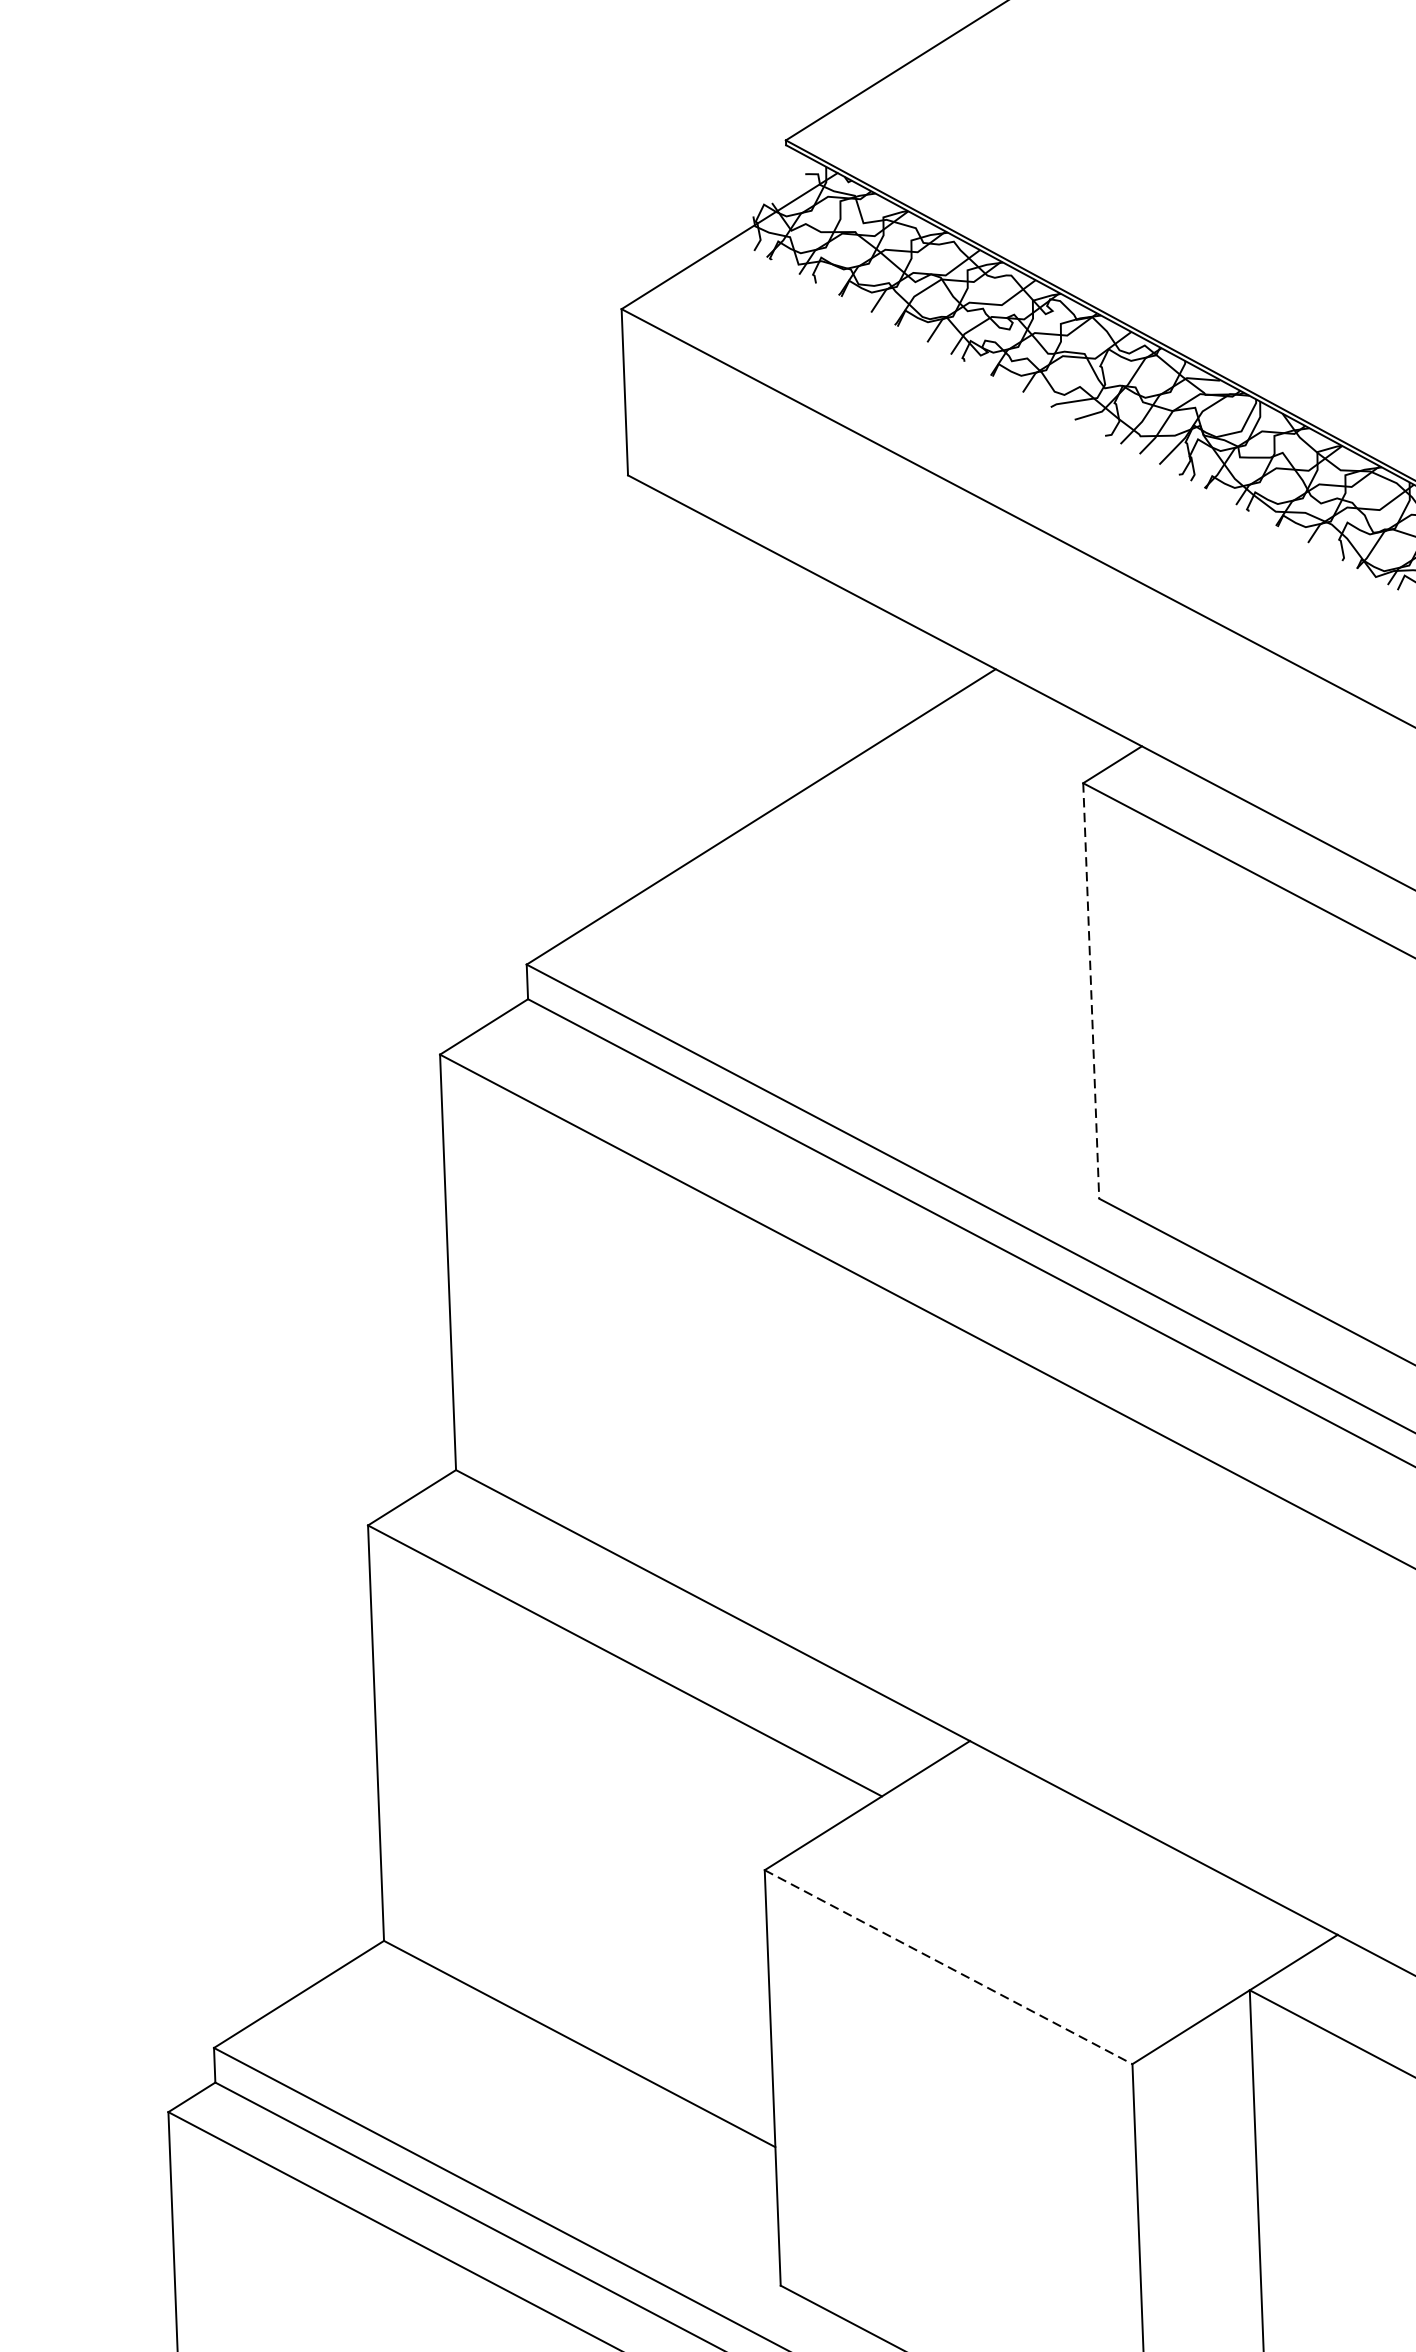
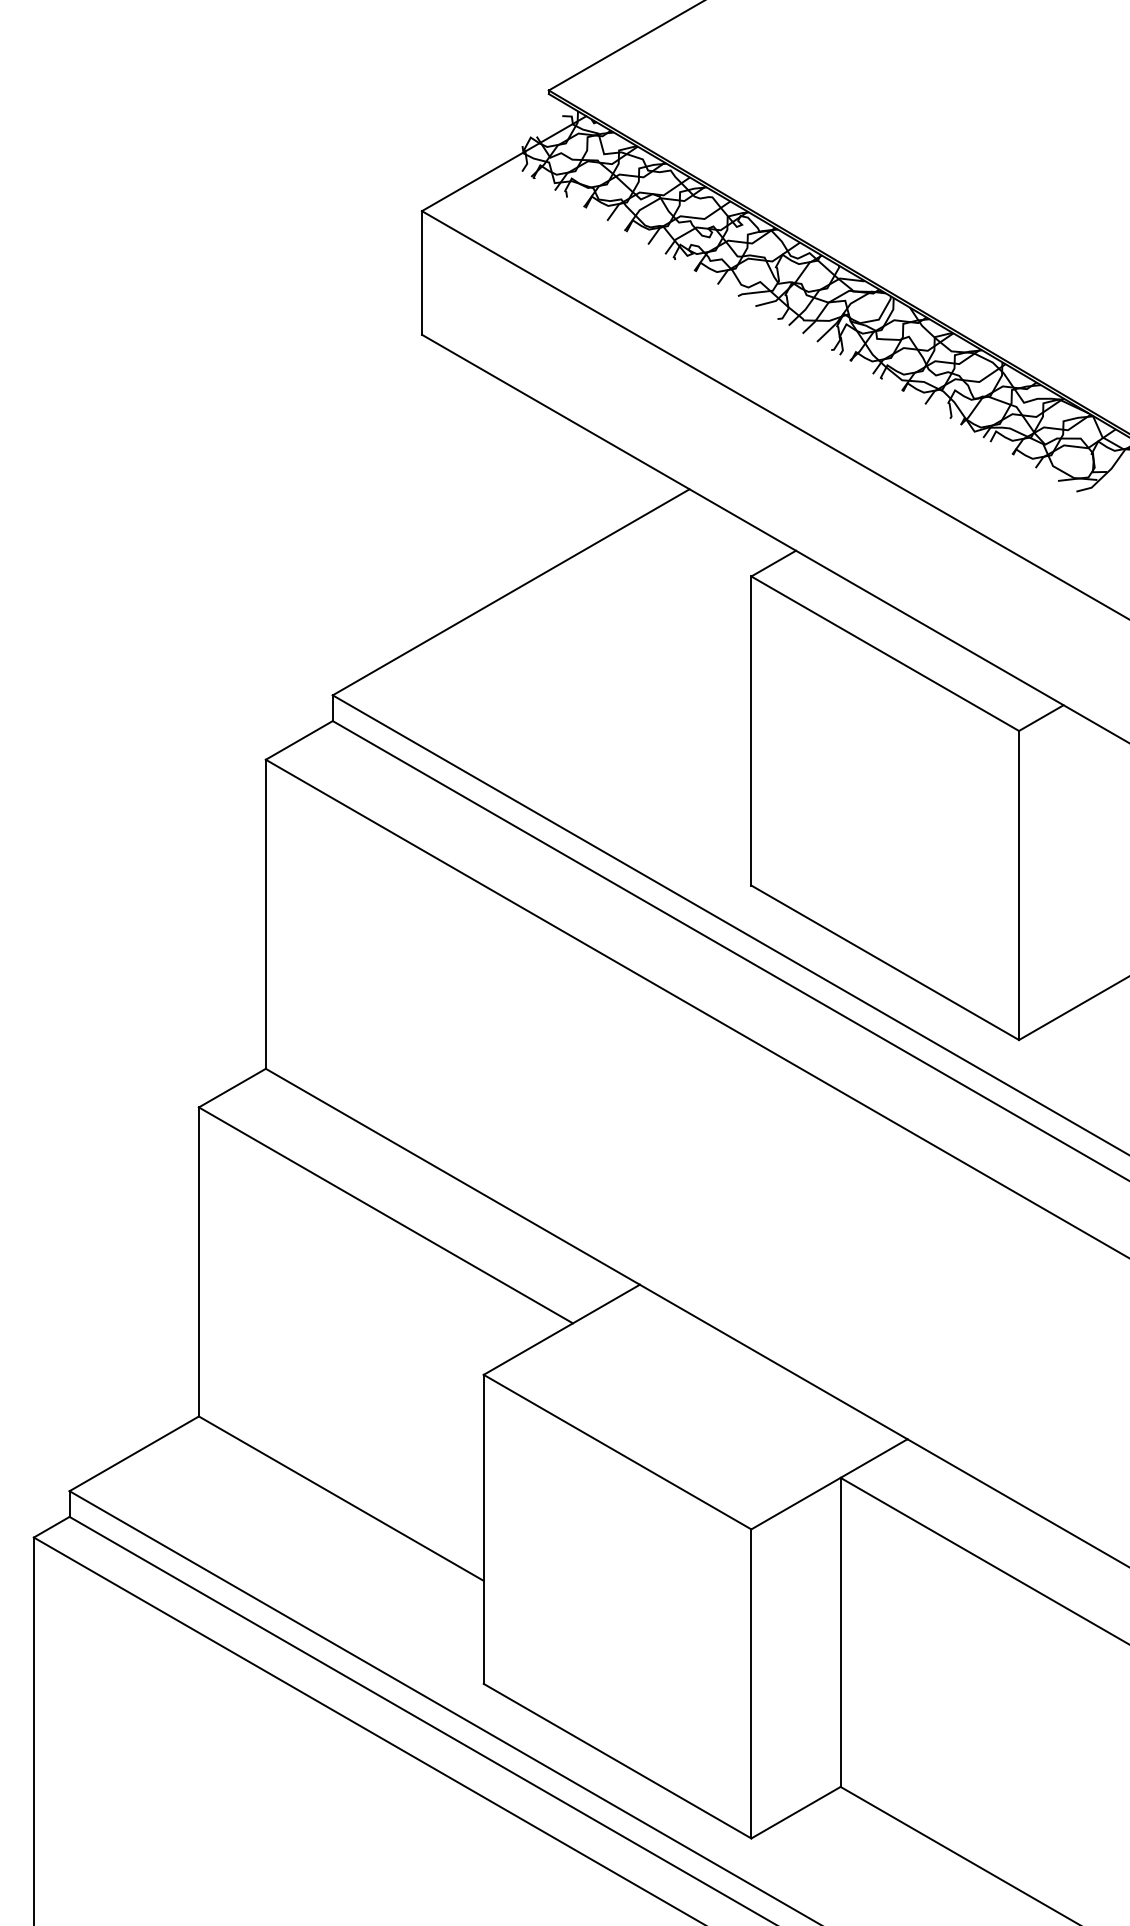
line: (1091, 991) -> (751, 731), dashed -> solid
line: (948, 1967) -> (617, 1452), dashed -> solid

